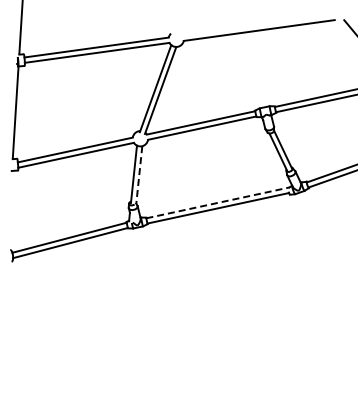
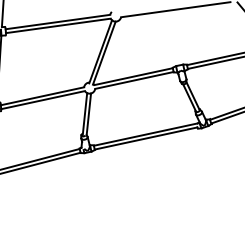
line: (139, 175) -> (88, 114), dashed -> solid
line: (218, 202) -> (146, 134), dashed -> solid

